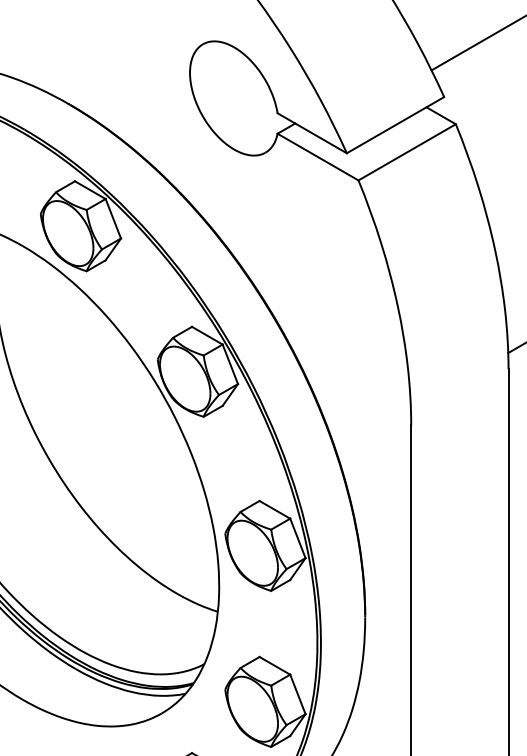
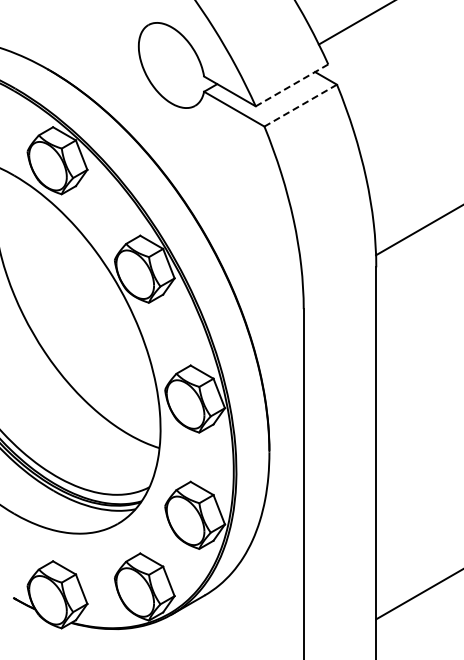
line: (396, 125) -> (292, 85), solid -> dashed
line: (406, 152) -> (300, 105), solid -> dashed

